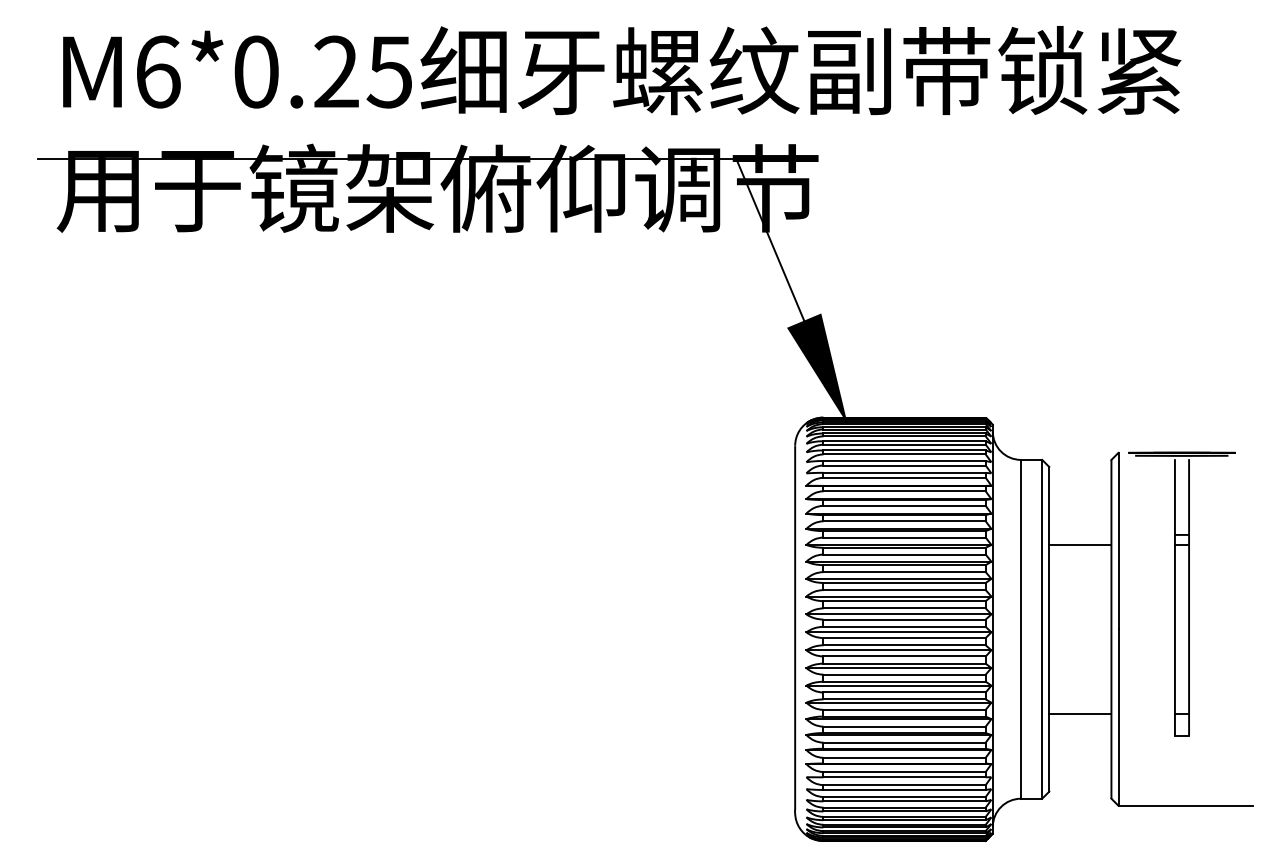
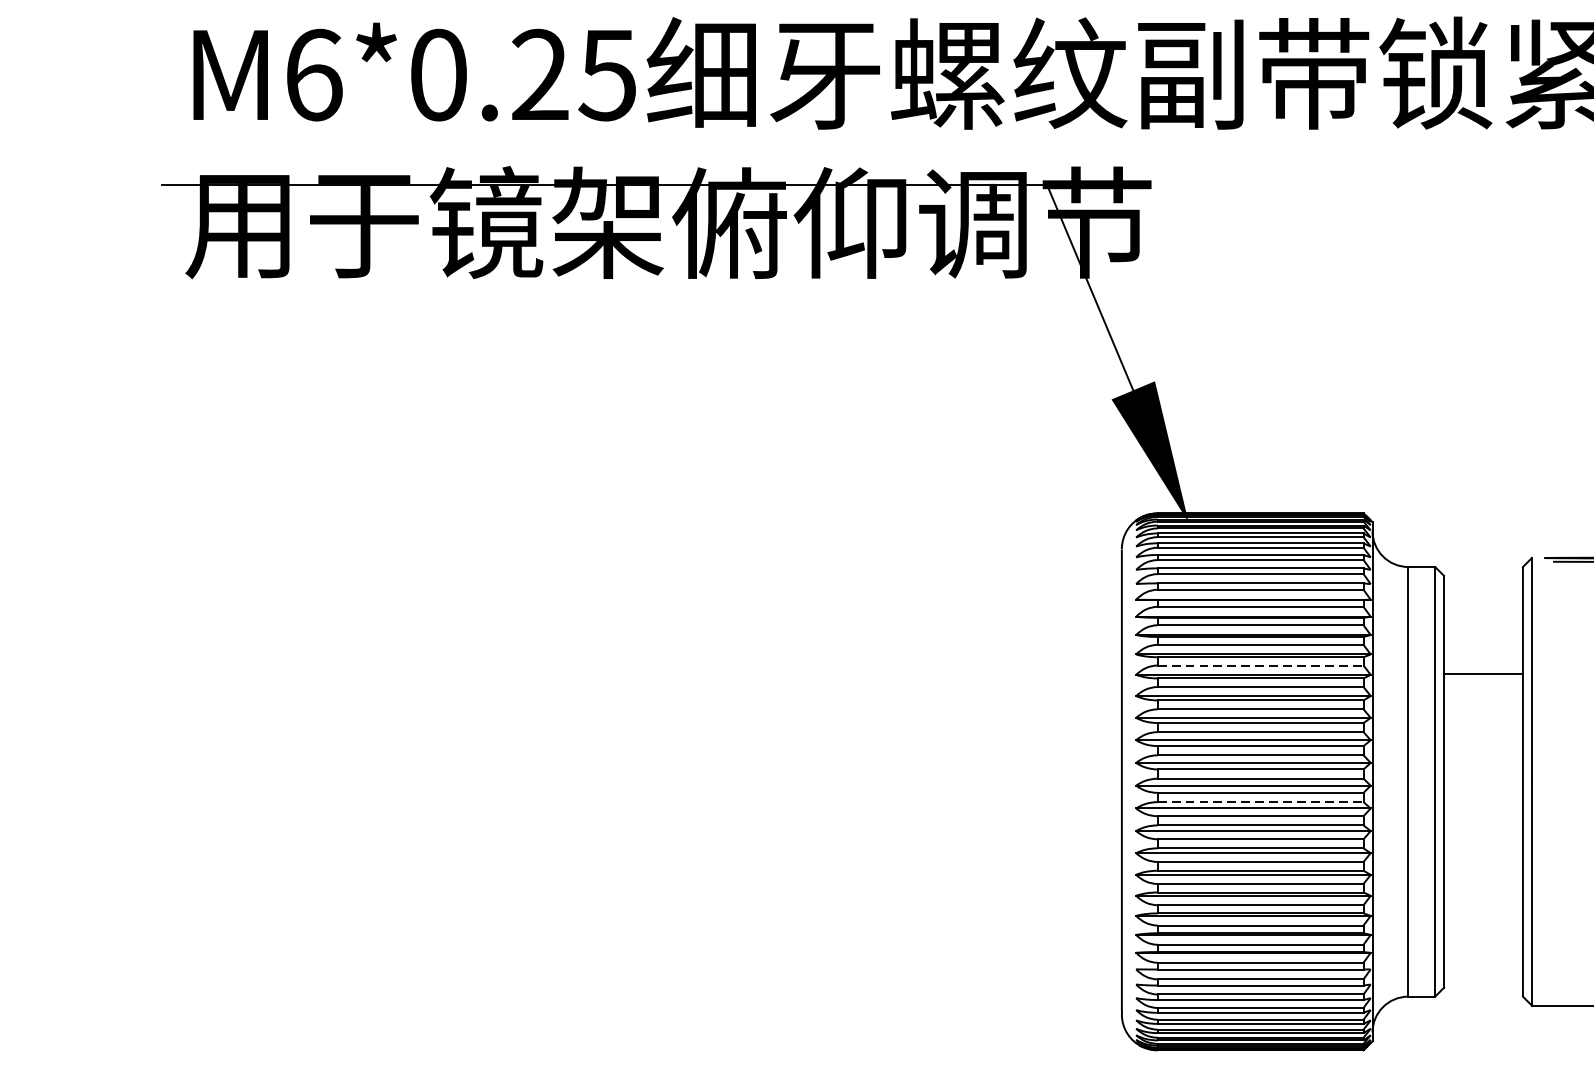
line: (905, 537) -> (1261, 665), solid -> dashed
line: (905, 645) -> (1261, 802), solid -> dashed
line: (1080, 714) -> (1483, 889), removed

